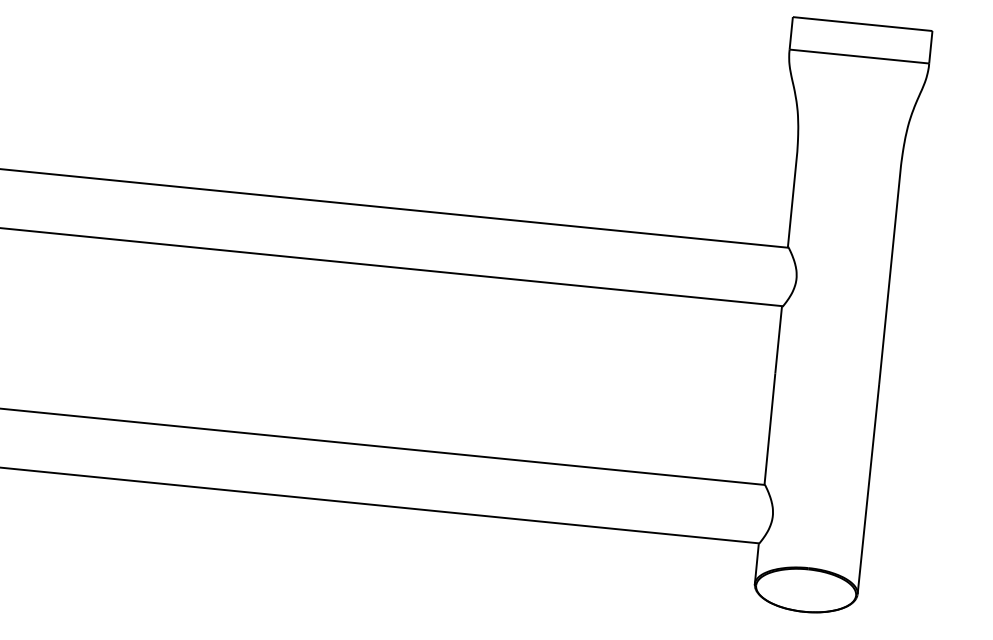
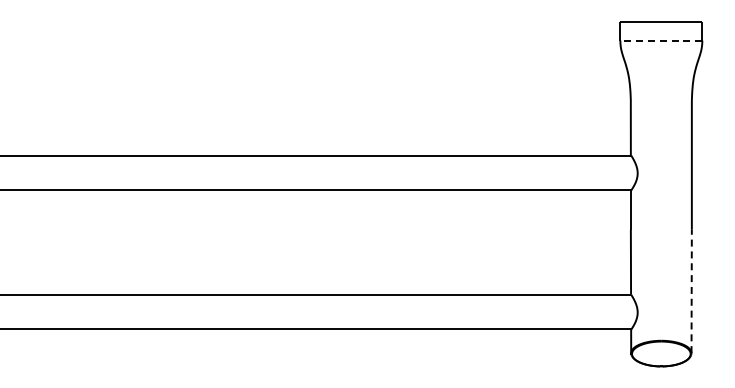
line: (859, 56) -> (661, 40), solid -> dashed
line: (868, 489) -> (691, 291), solid -> dashed

